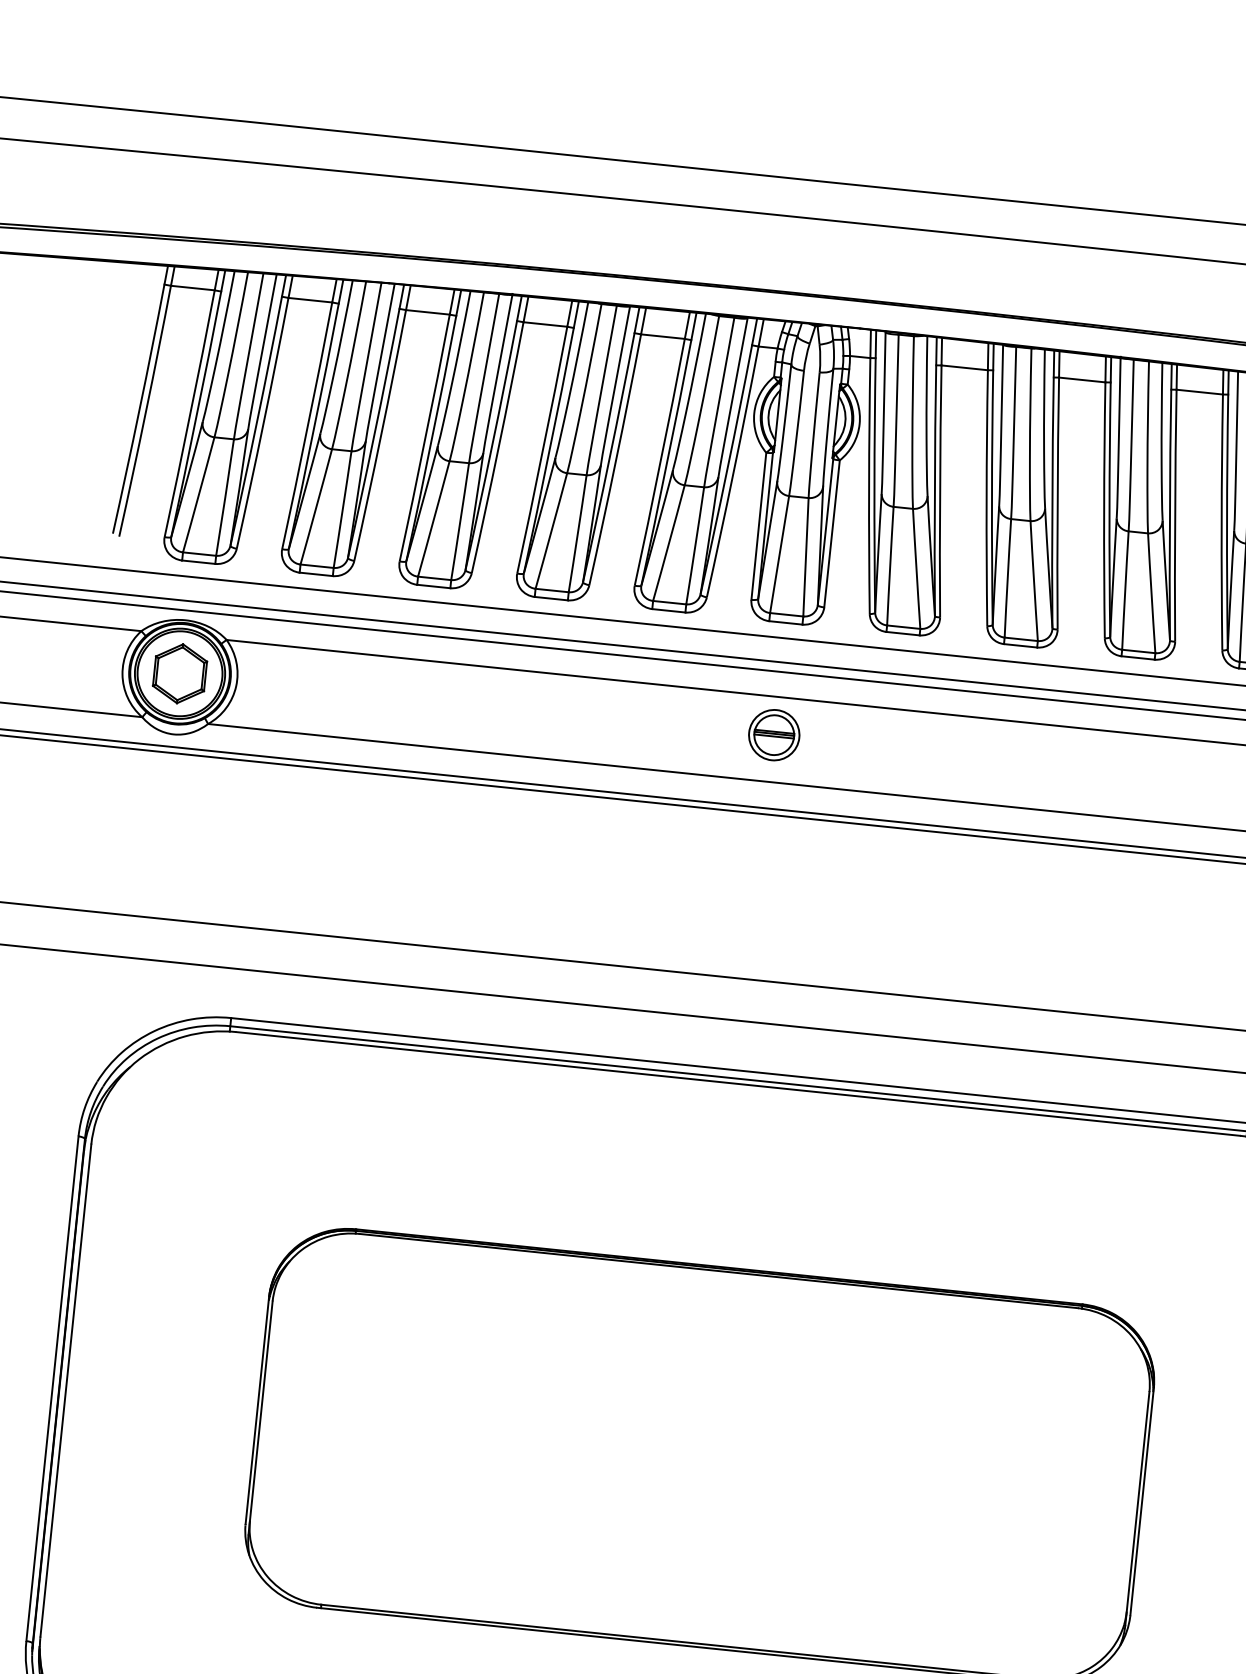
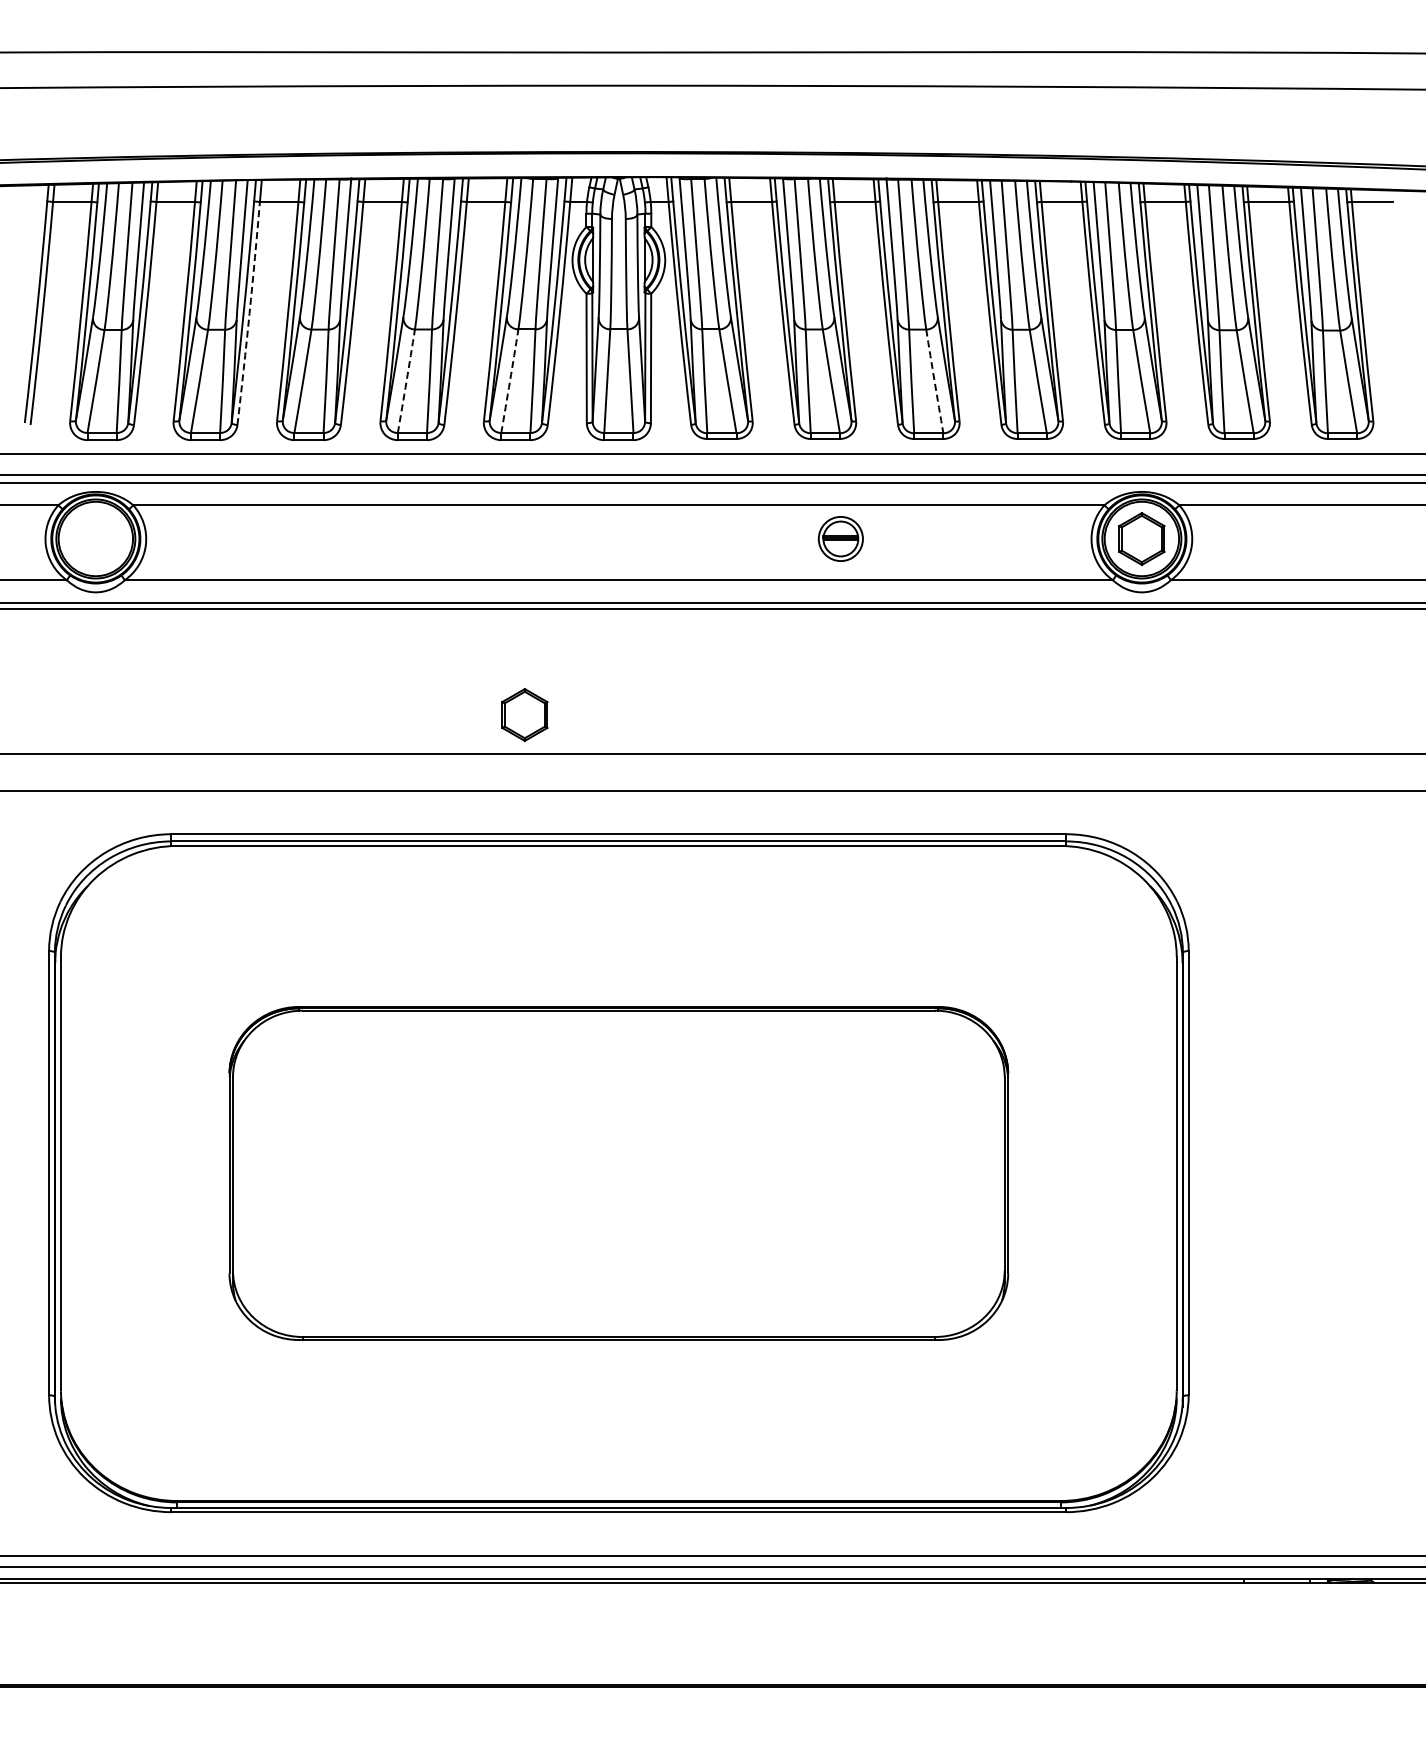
arc: (381, 435) -> (249, 313), solid -> dashed
arc: (551, 531) -> (406, 381), solid -> dashed
arc: (669, 543) -> (510, 381), solid -> dashed
arc: (1151, 593) -> (934, 381), solid -> dashed
part: (179, 673) -> (524, 714), moved
part: (773, 734) -> (840, 538), moved

